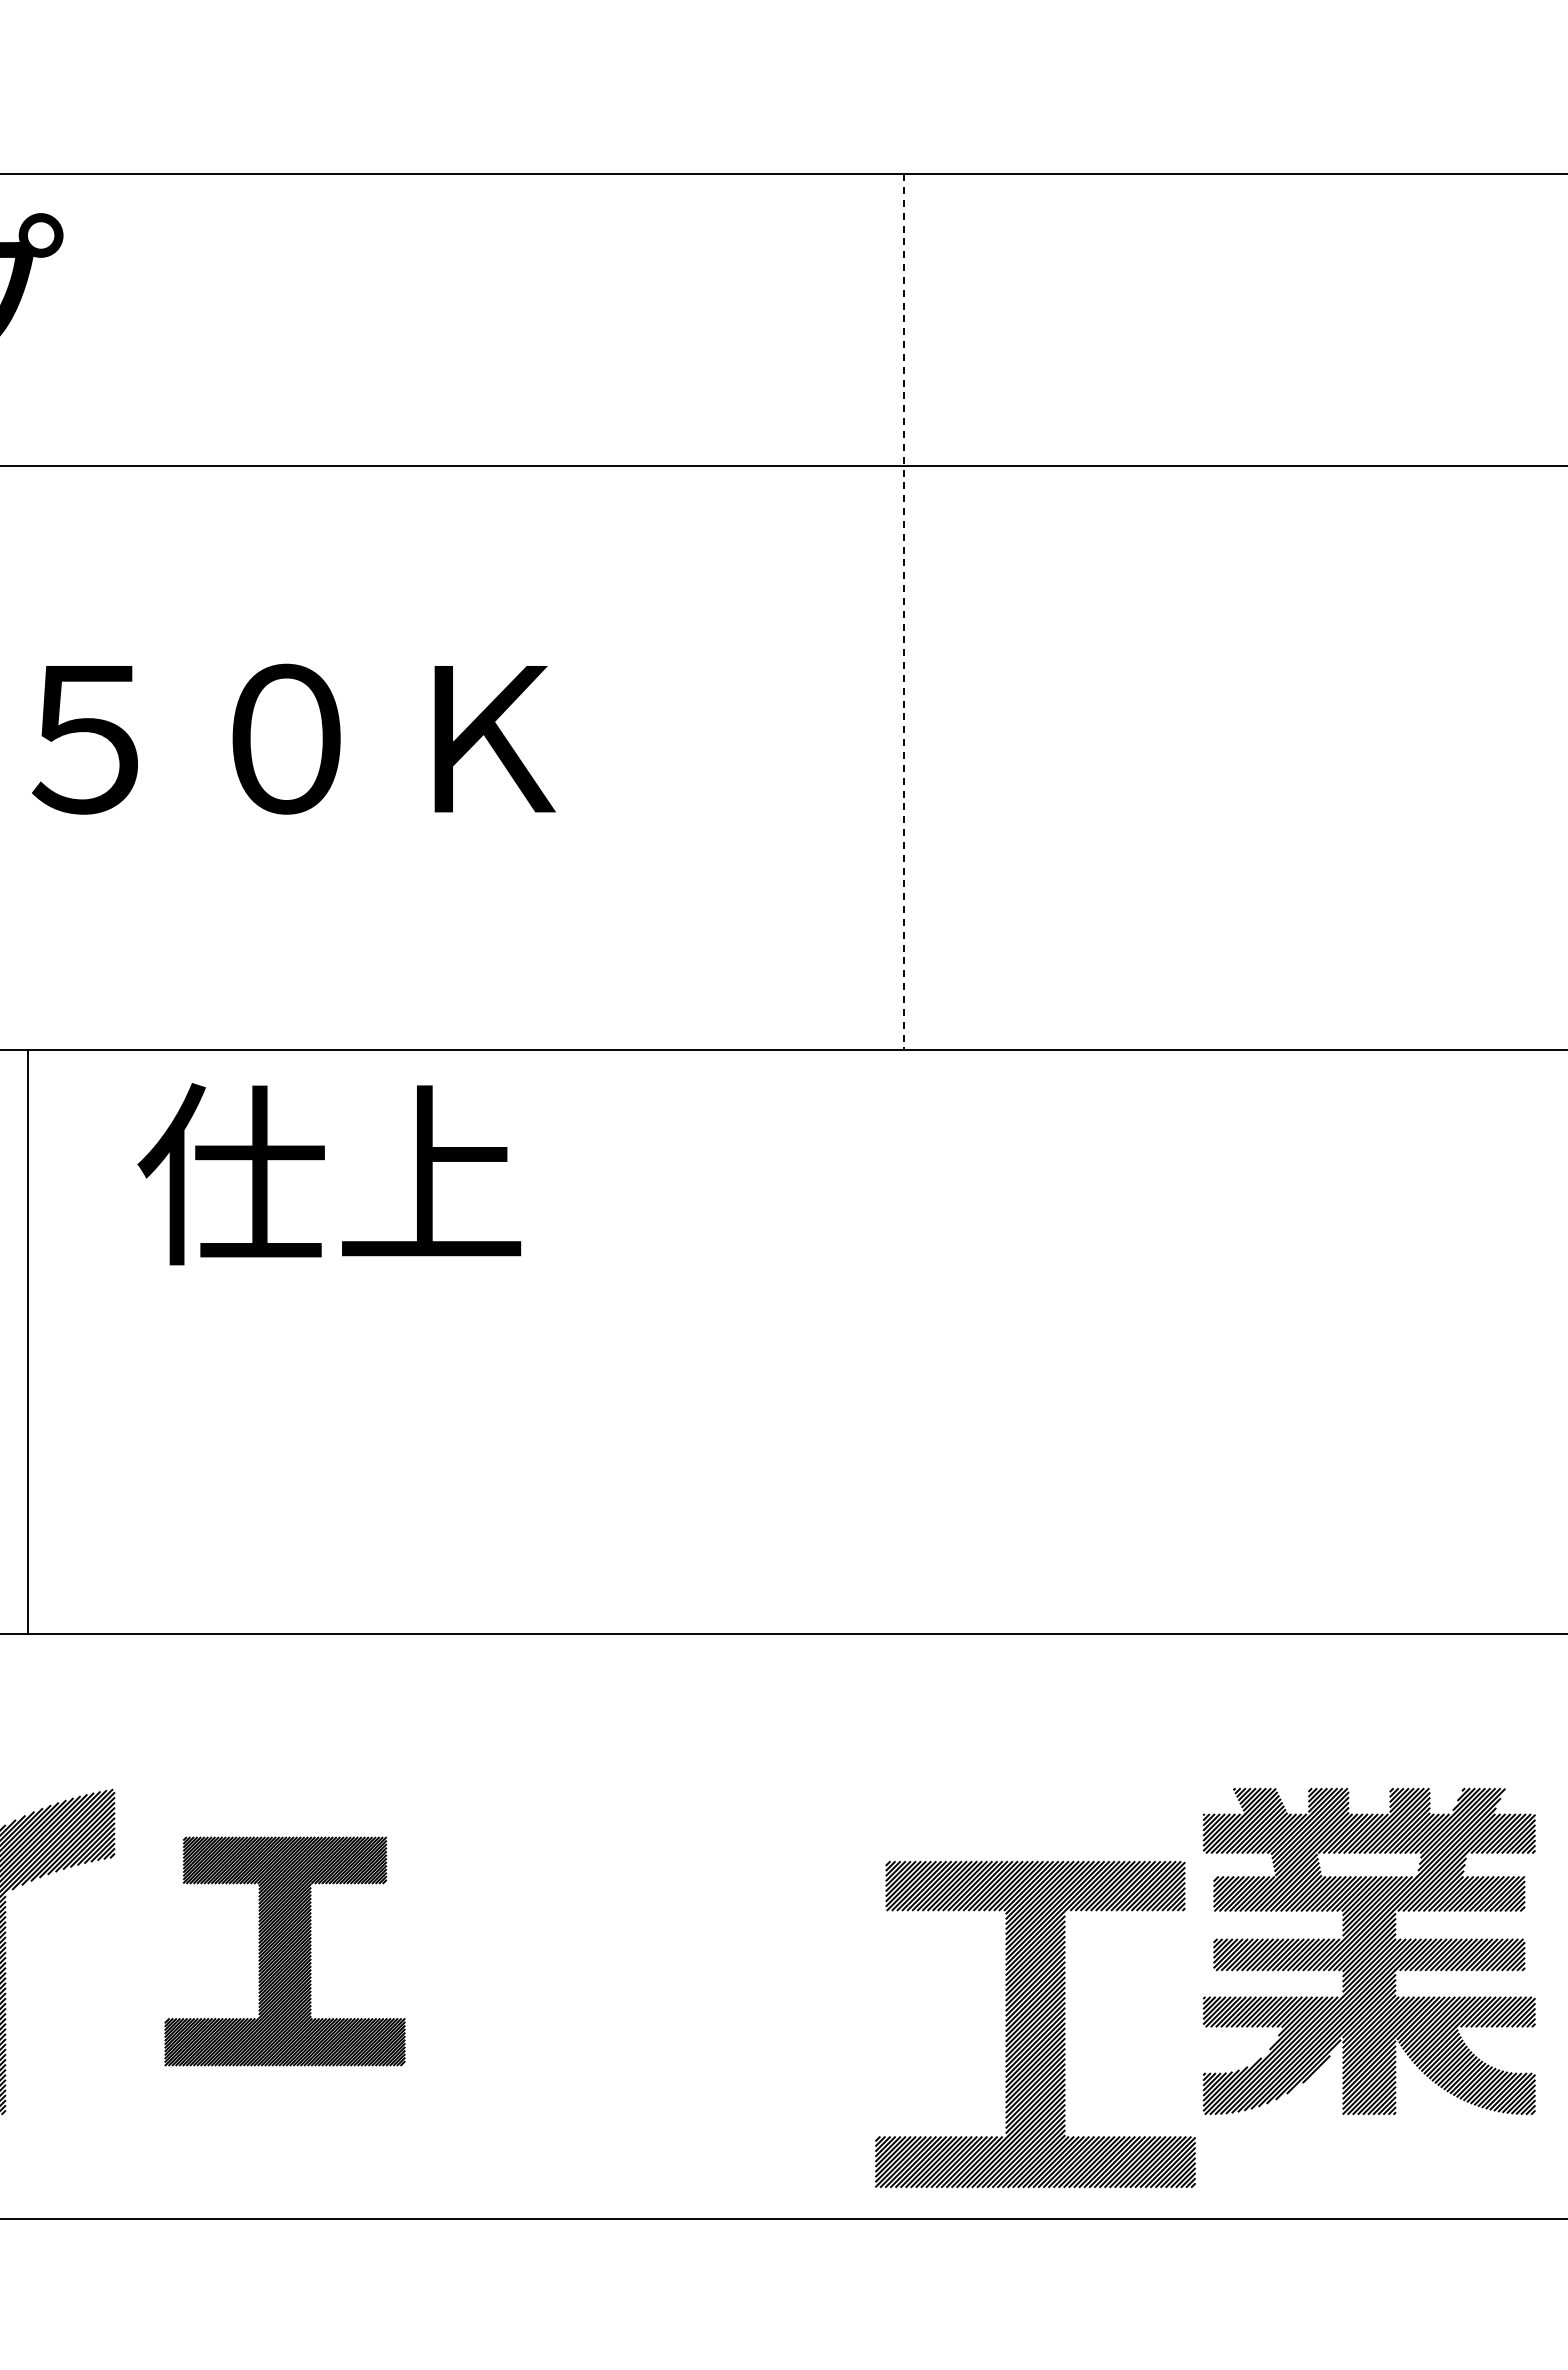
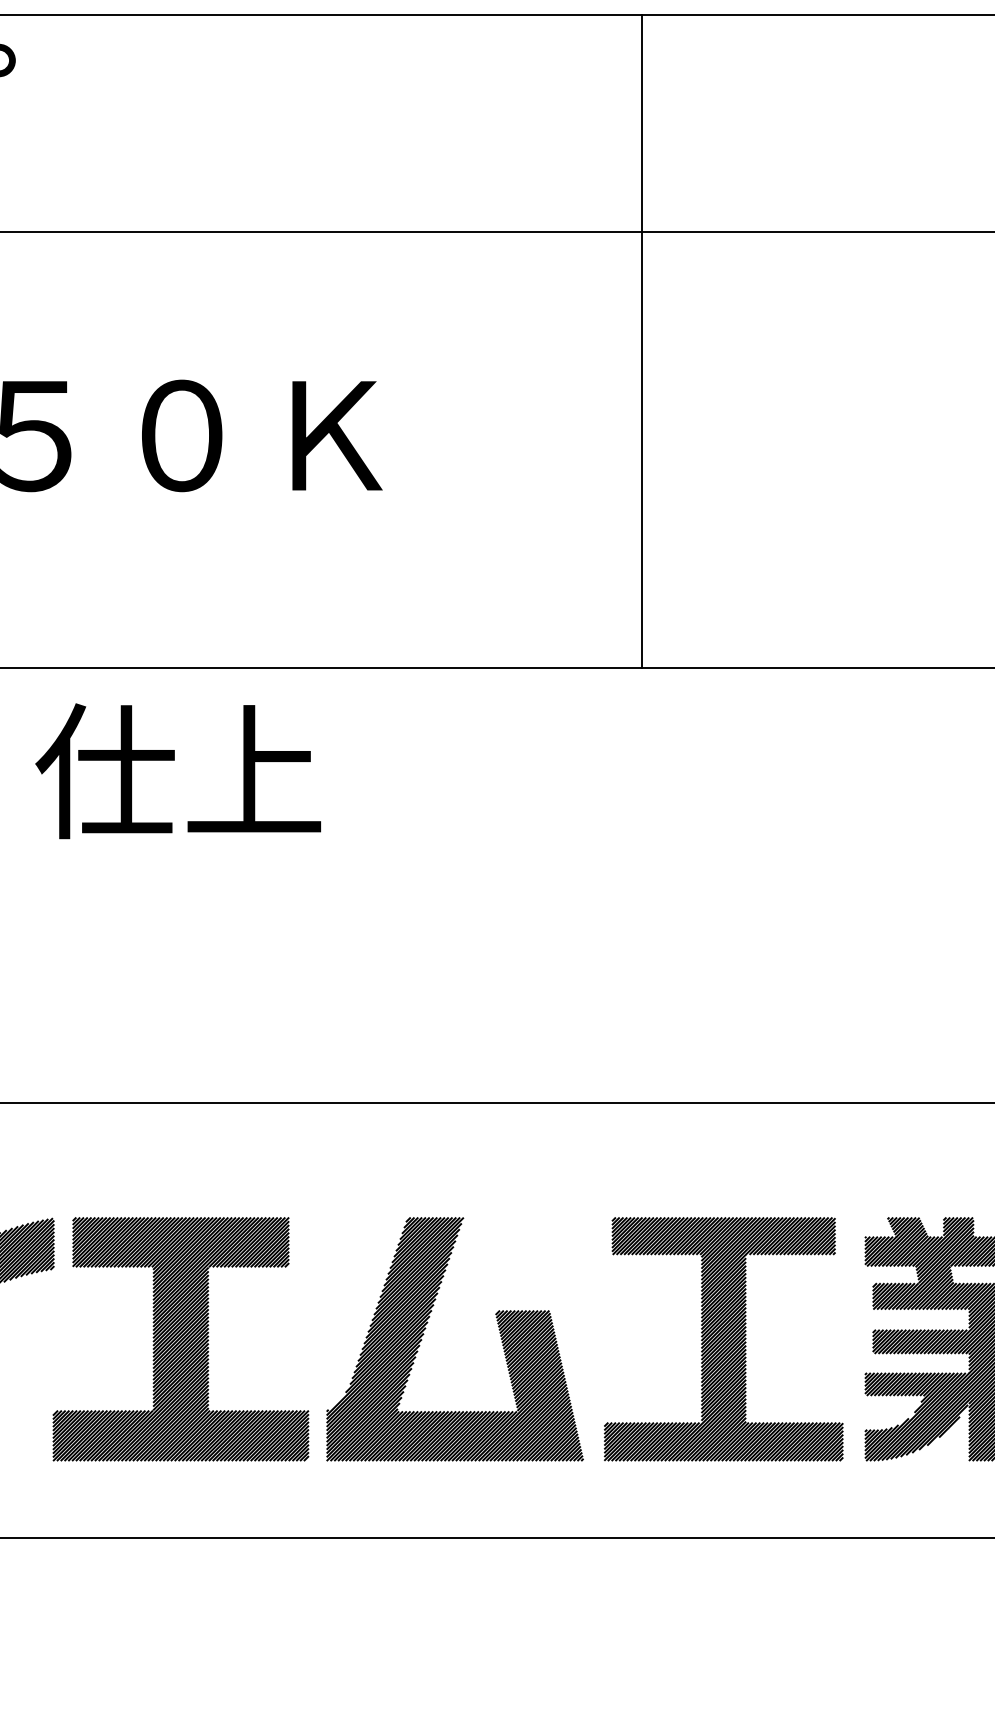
line: (903, 612) -> (641, 341), dashed -> solid
text: (329, 1174) -> (178, 771), moved
part: (613, 1937) -> (425, 1328), added
part: (284, 1951) -> (180, 1339), size x1.43
part: (1035, 2024) -> (723, 1339), moved

